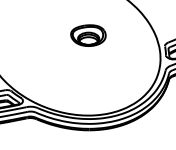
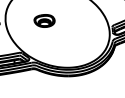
part: (88, 34) -> (44, 20), moved

